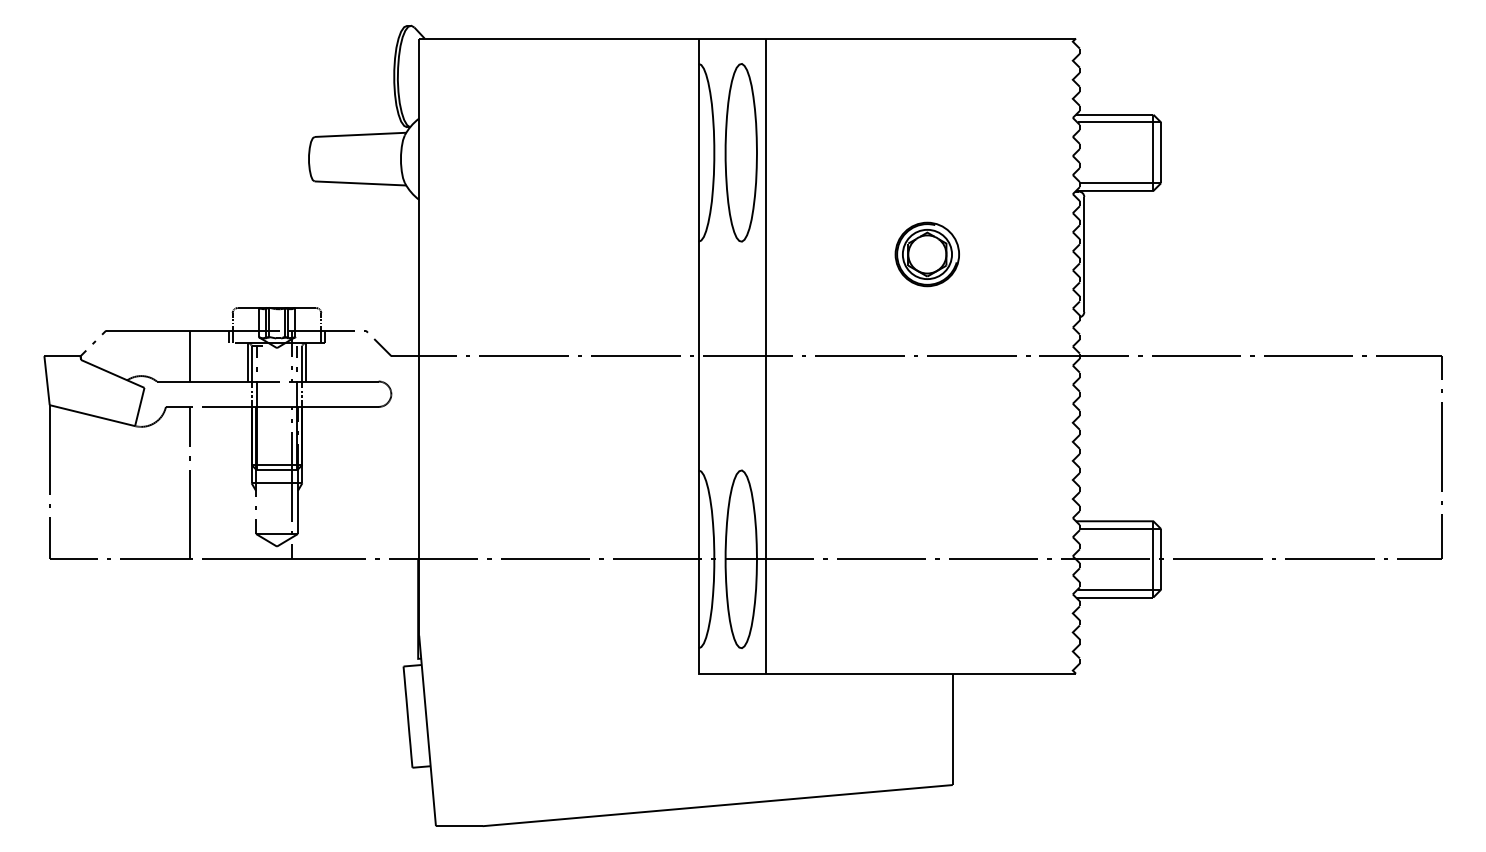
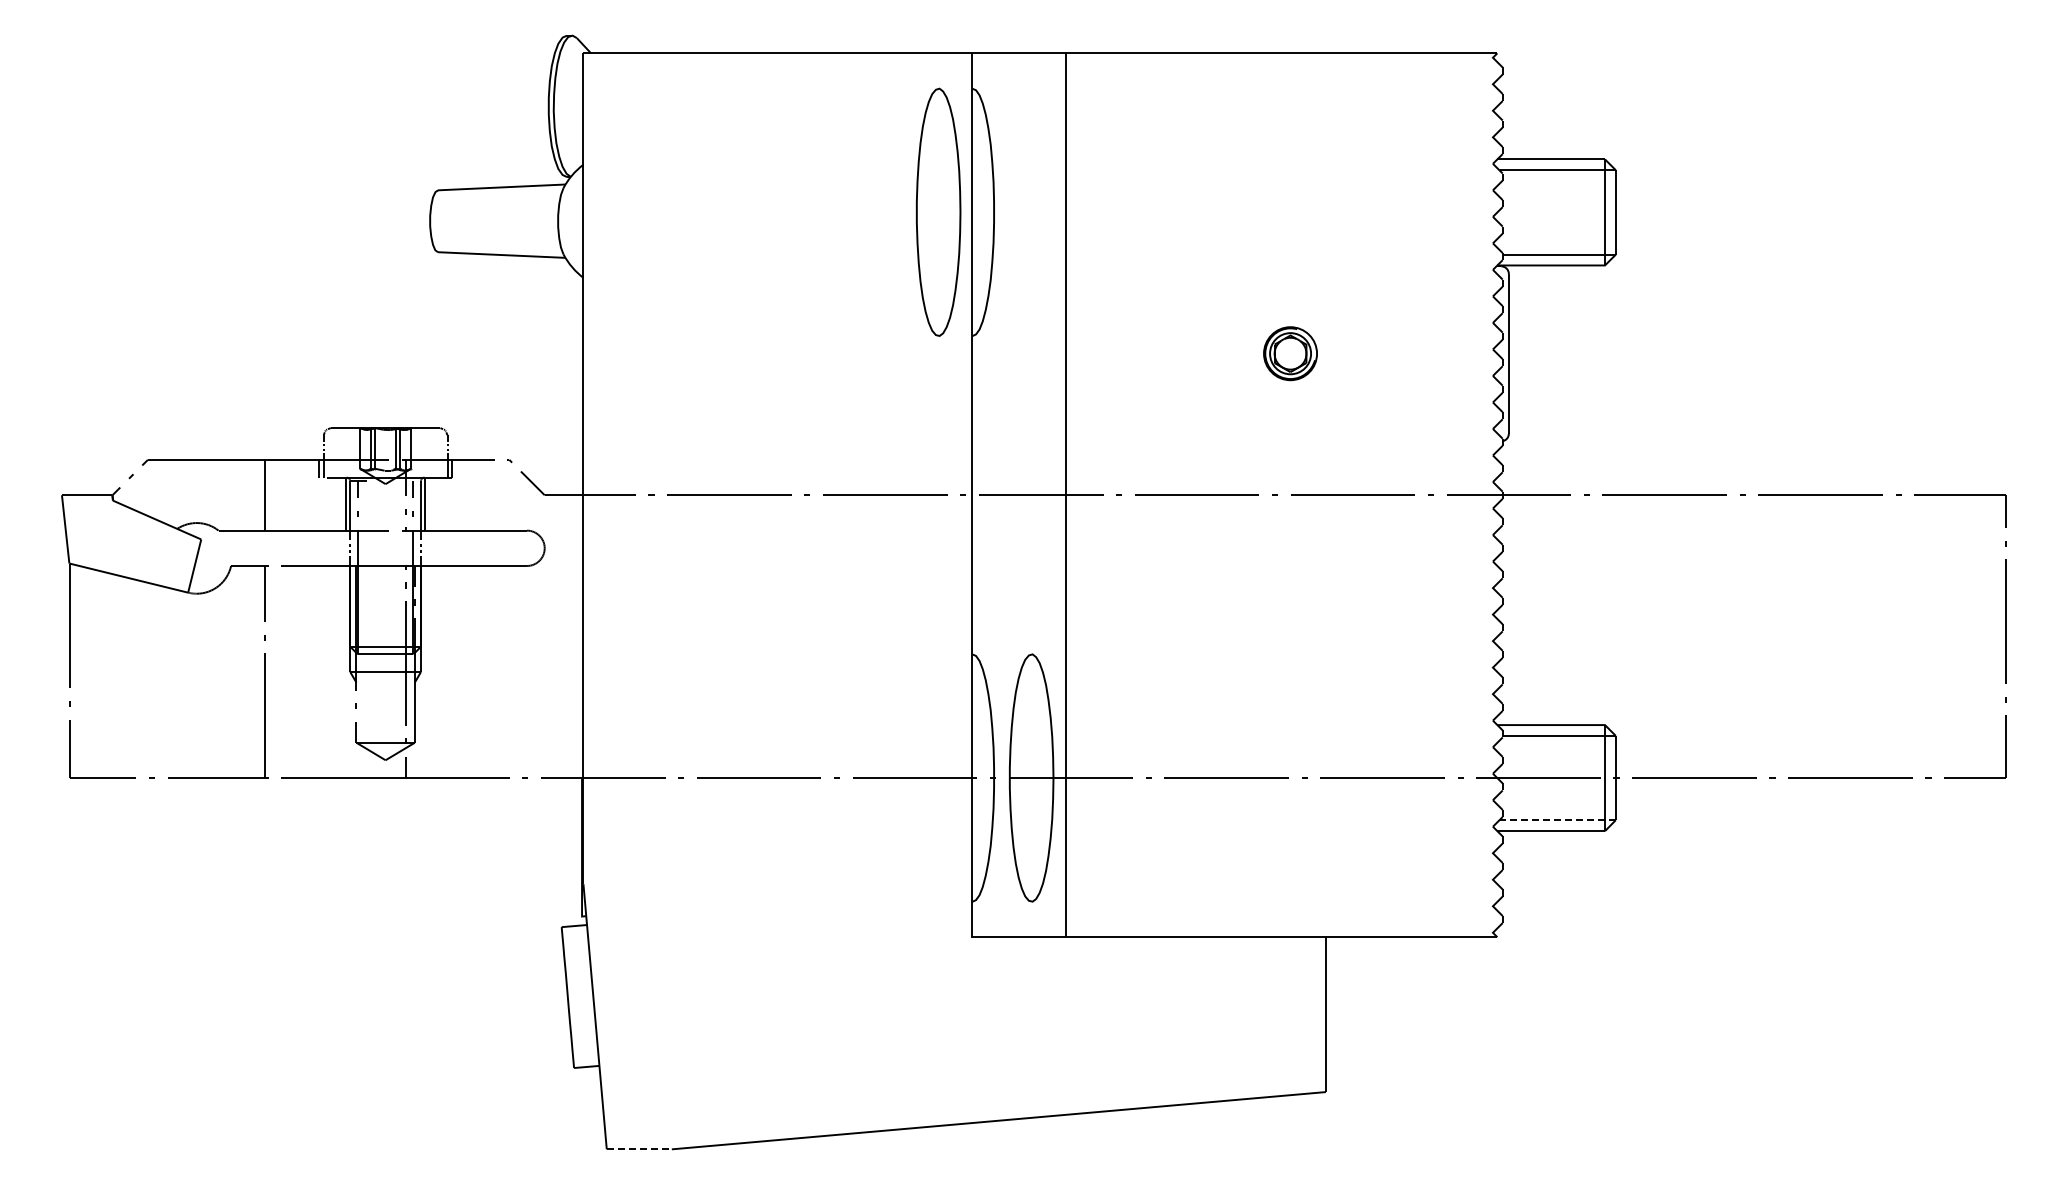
part: (741, 152) -> (938, 211), moved
part: (927, 254) -> (1290, 353), size x0.6
line: (1119, 589) -> (1557, 820), solid -> dashed
line: (459, 826) -> (639, 1149), solid -> dashed

